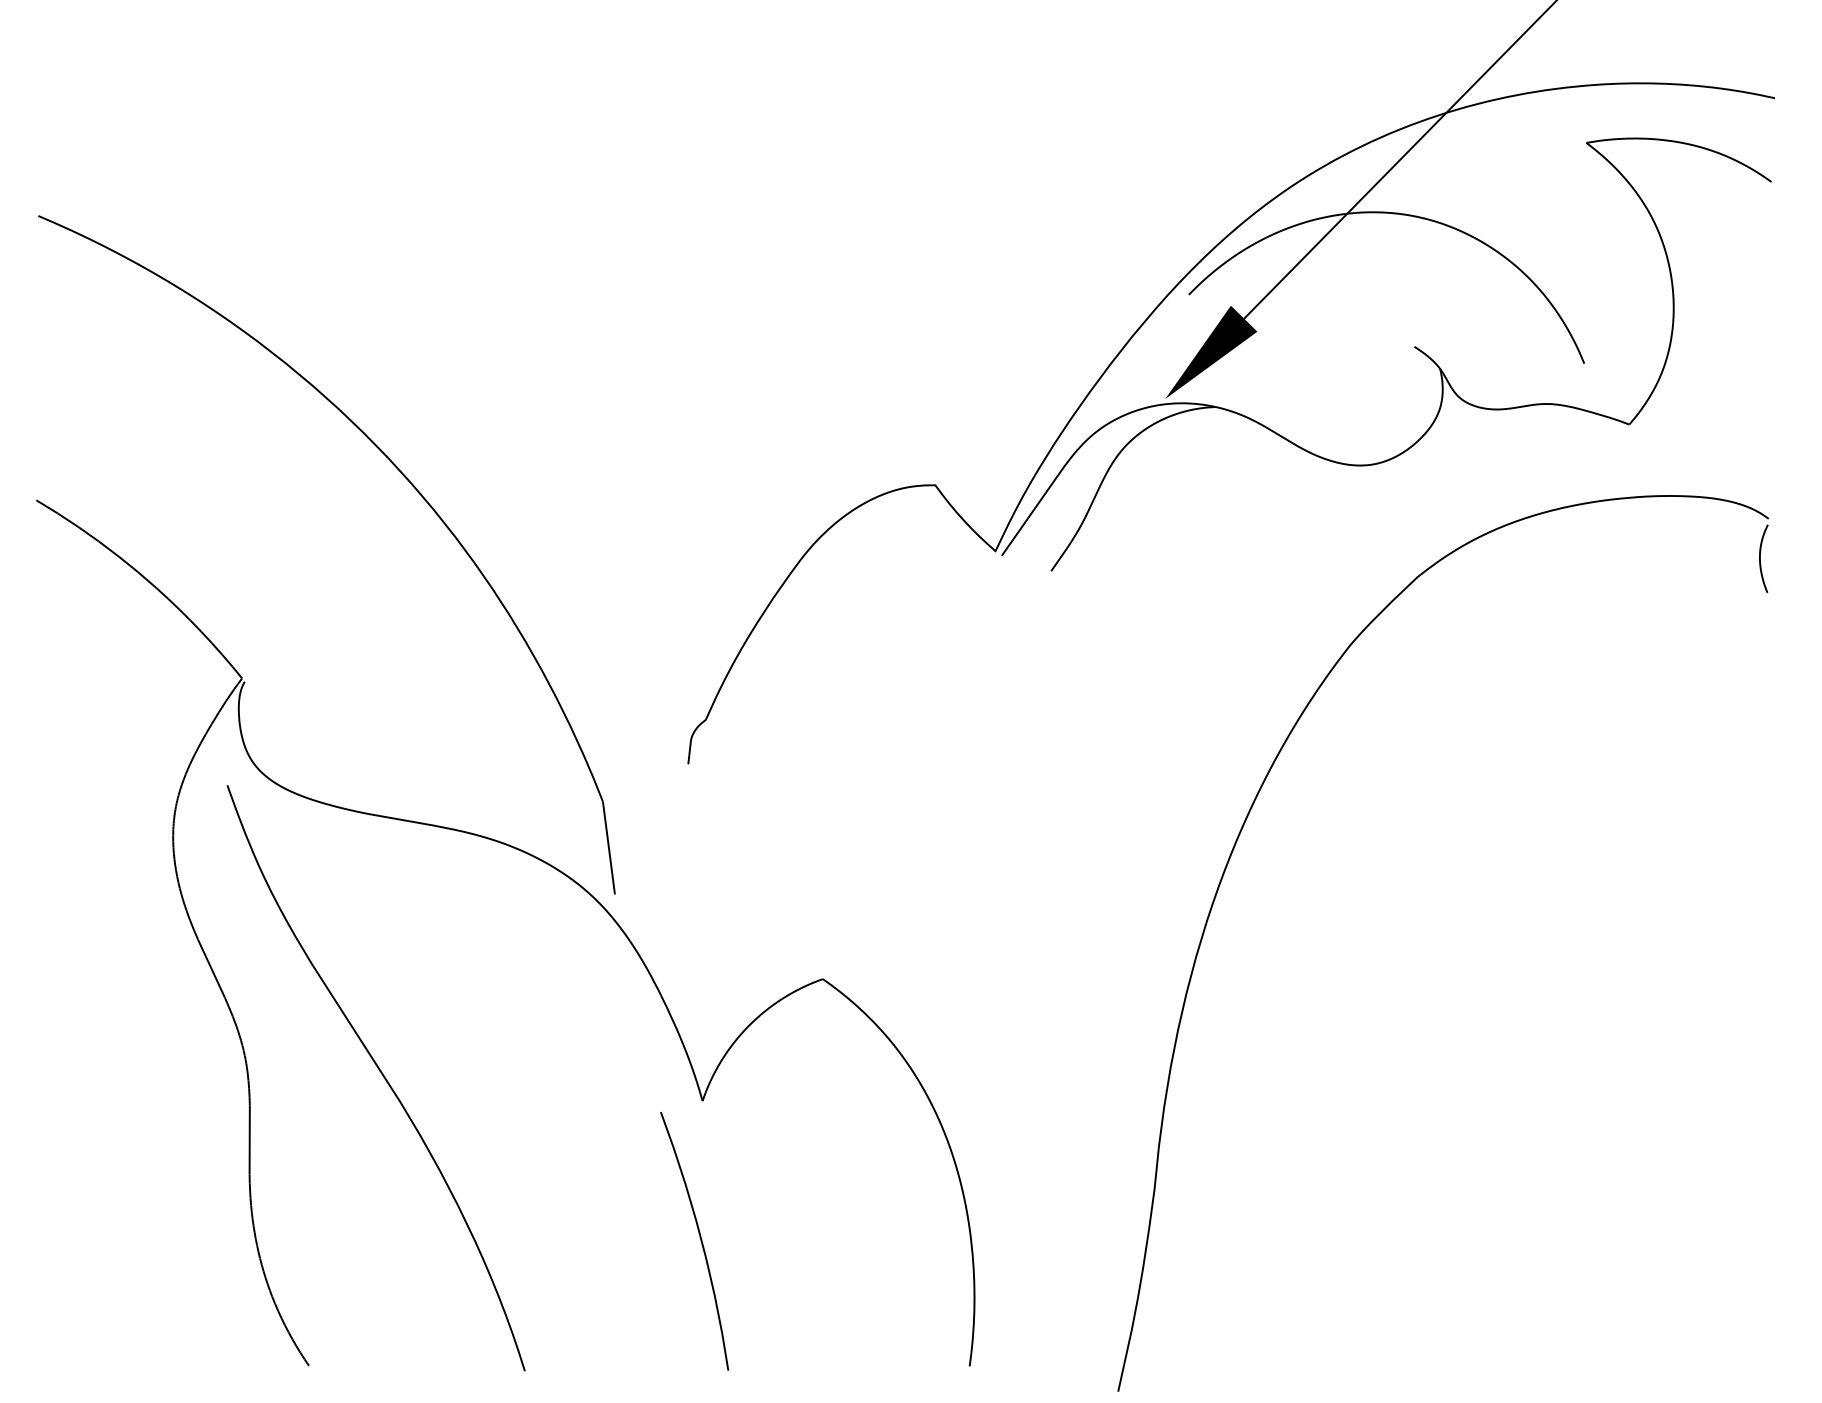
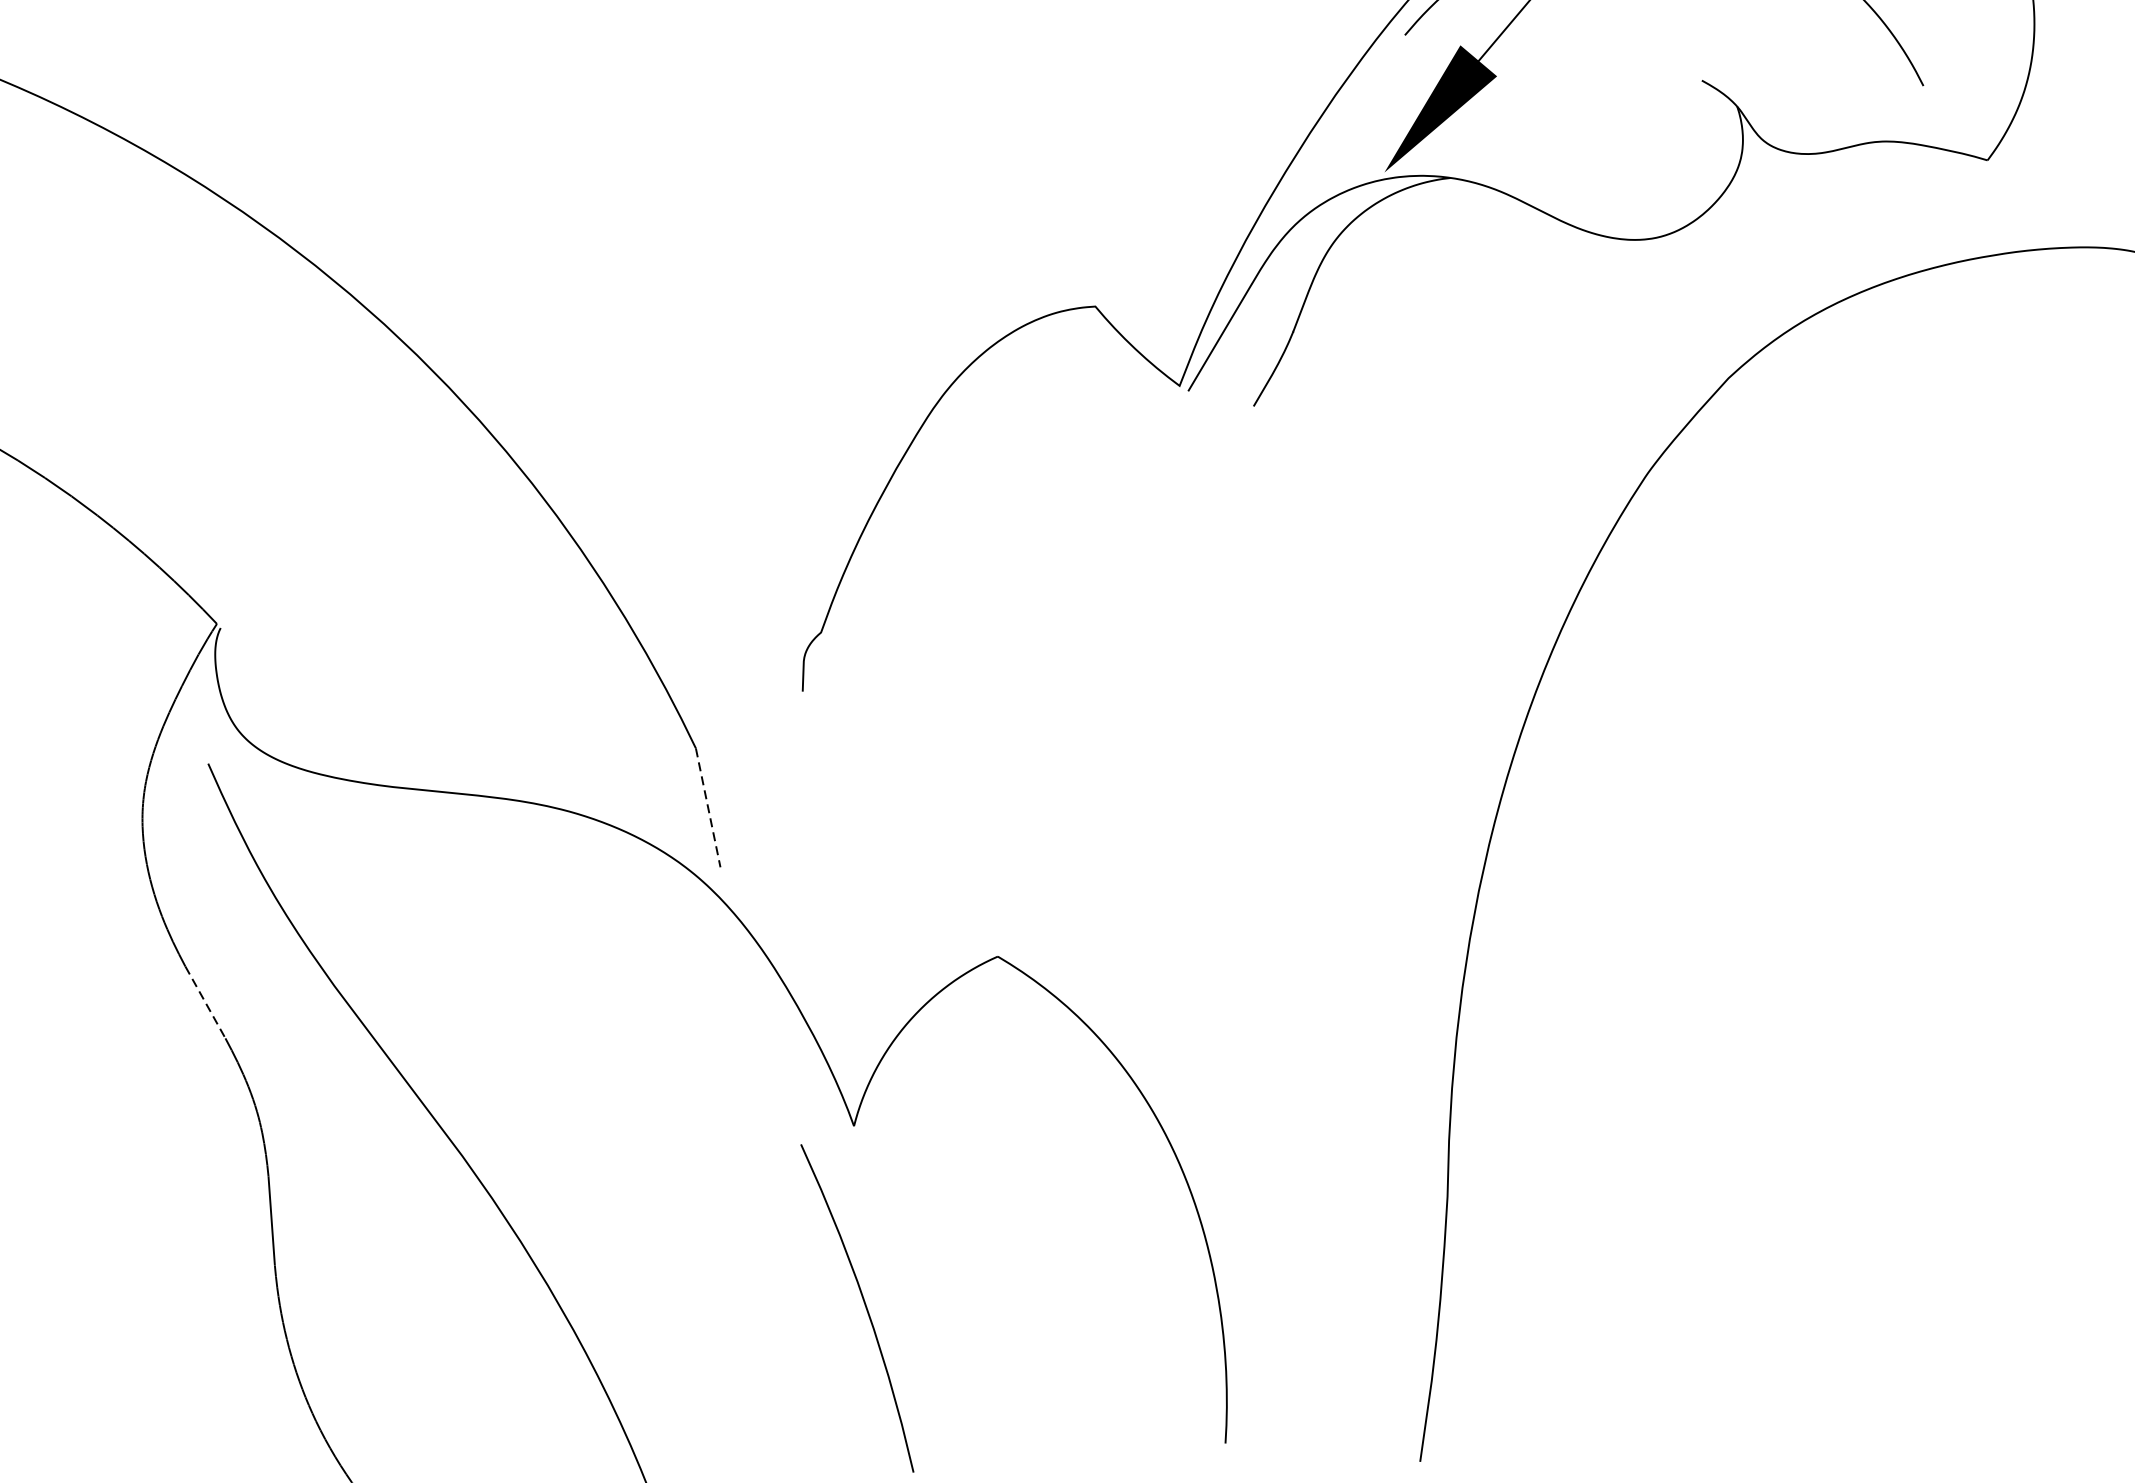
line: (608, 848) -> (707, 808), solid -> dashed
line: (211, 968) -> (205, 1002), solid -> dashed

